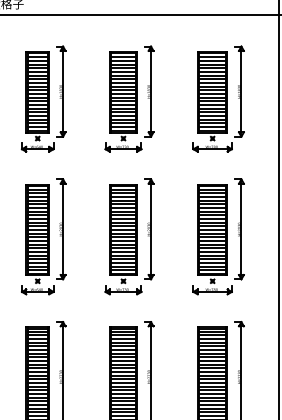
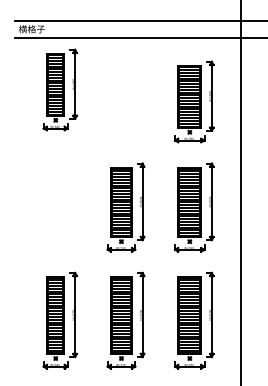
part: (43, 98) -> (60, 89), moved
part: (128, 98) -> (125, 101), removed
part: (43, 236) -> (60, 207), removed

